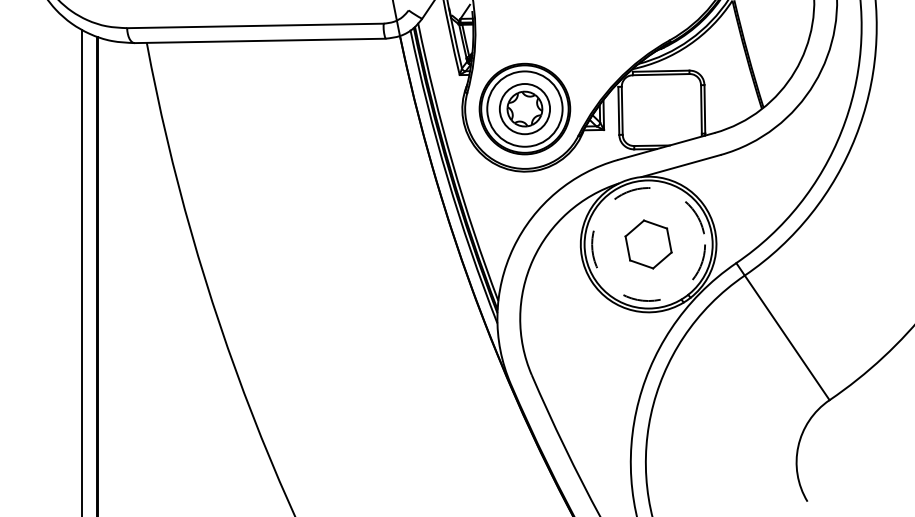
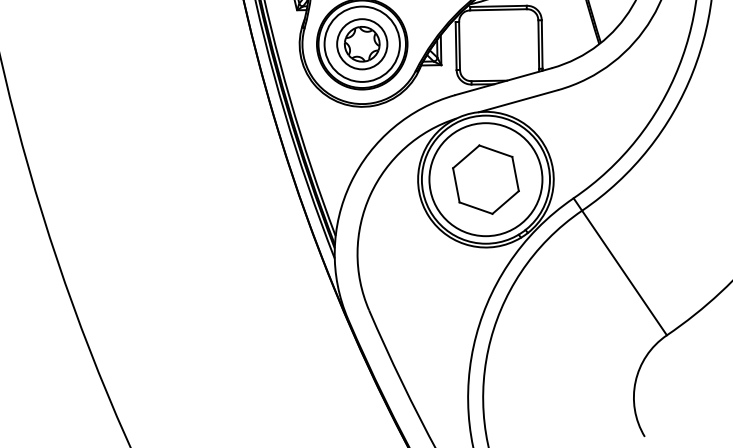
circle: (648, 244) -> (485, 179), dashed -> solid
part: (648, 244) -> (485, 179), size x1.43

